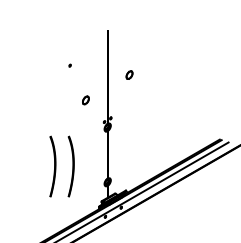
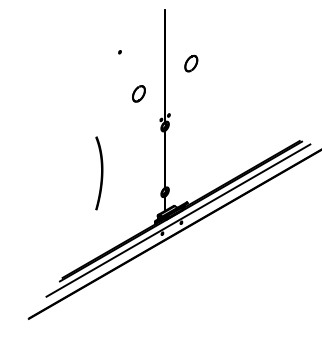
part: (129, 75) -> (191, 63), size x1.67
part: (85, 100) -> (138, 93), size x1.67
part: (71, 166) -> (121, 173), removed

